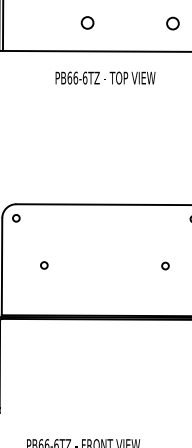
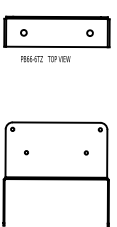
circle: (86, 22) -> (23, 32), moved
text: (105, 78) -> (45, 59), moved

